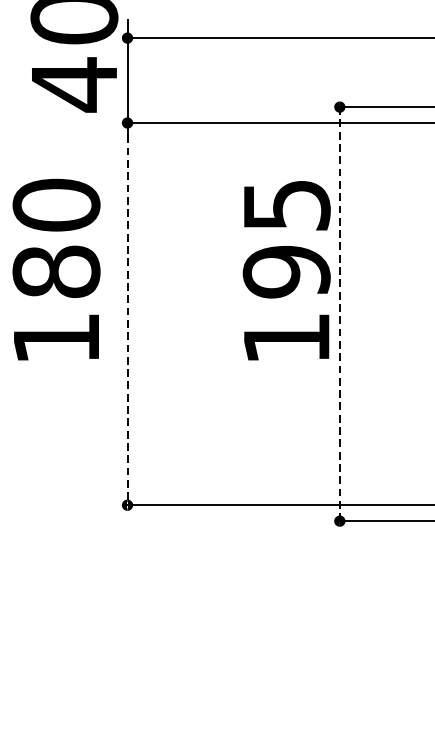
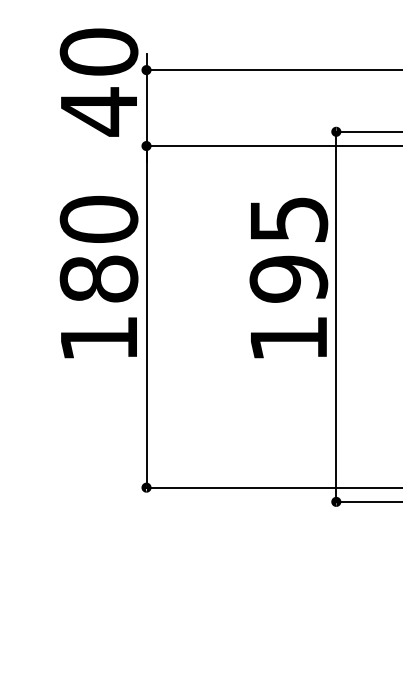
text: (55, 270) -> (98, 277), moved
line: (127, 313) -> (146, 316), dashed -> solid
line: (340, 314) -> (336, 317), dashed -> solid

